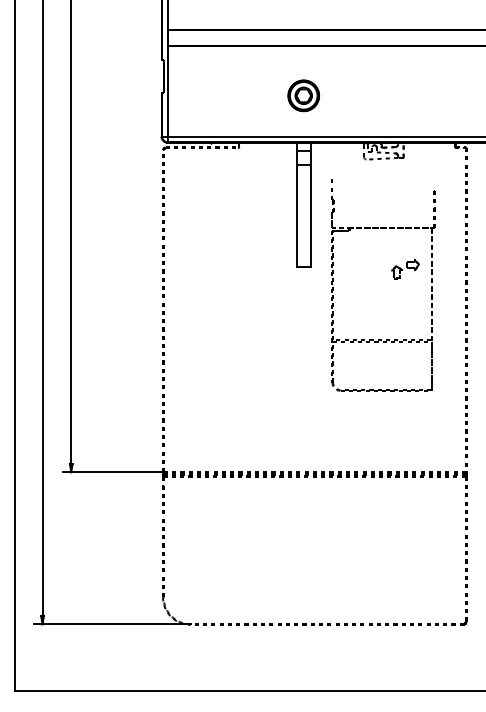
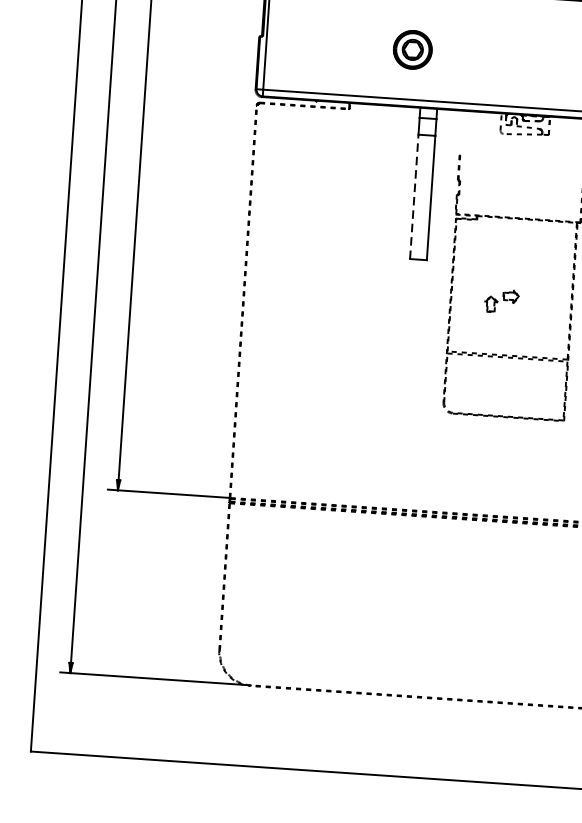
part: (303, 95) -> (412, 49), moved
line: (297, 215) -> (414, 196), solid -> dashed
part: (405, 269) -> (501, 301), moved

